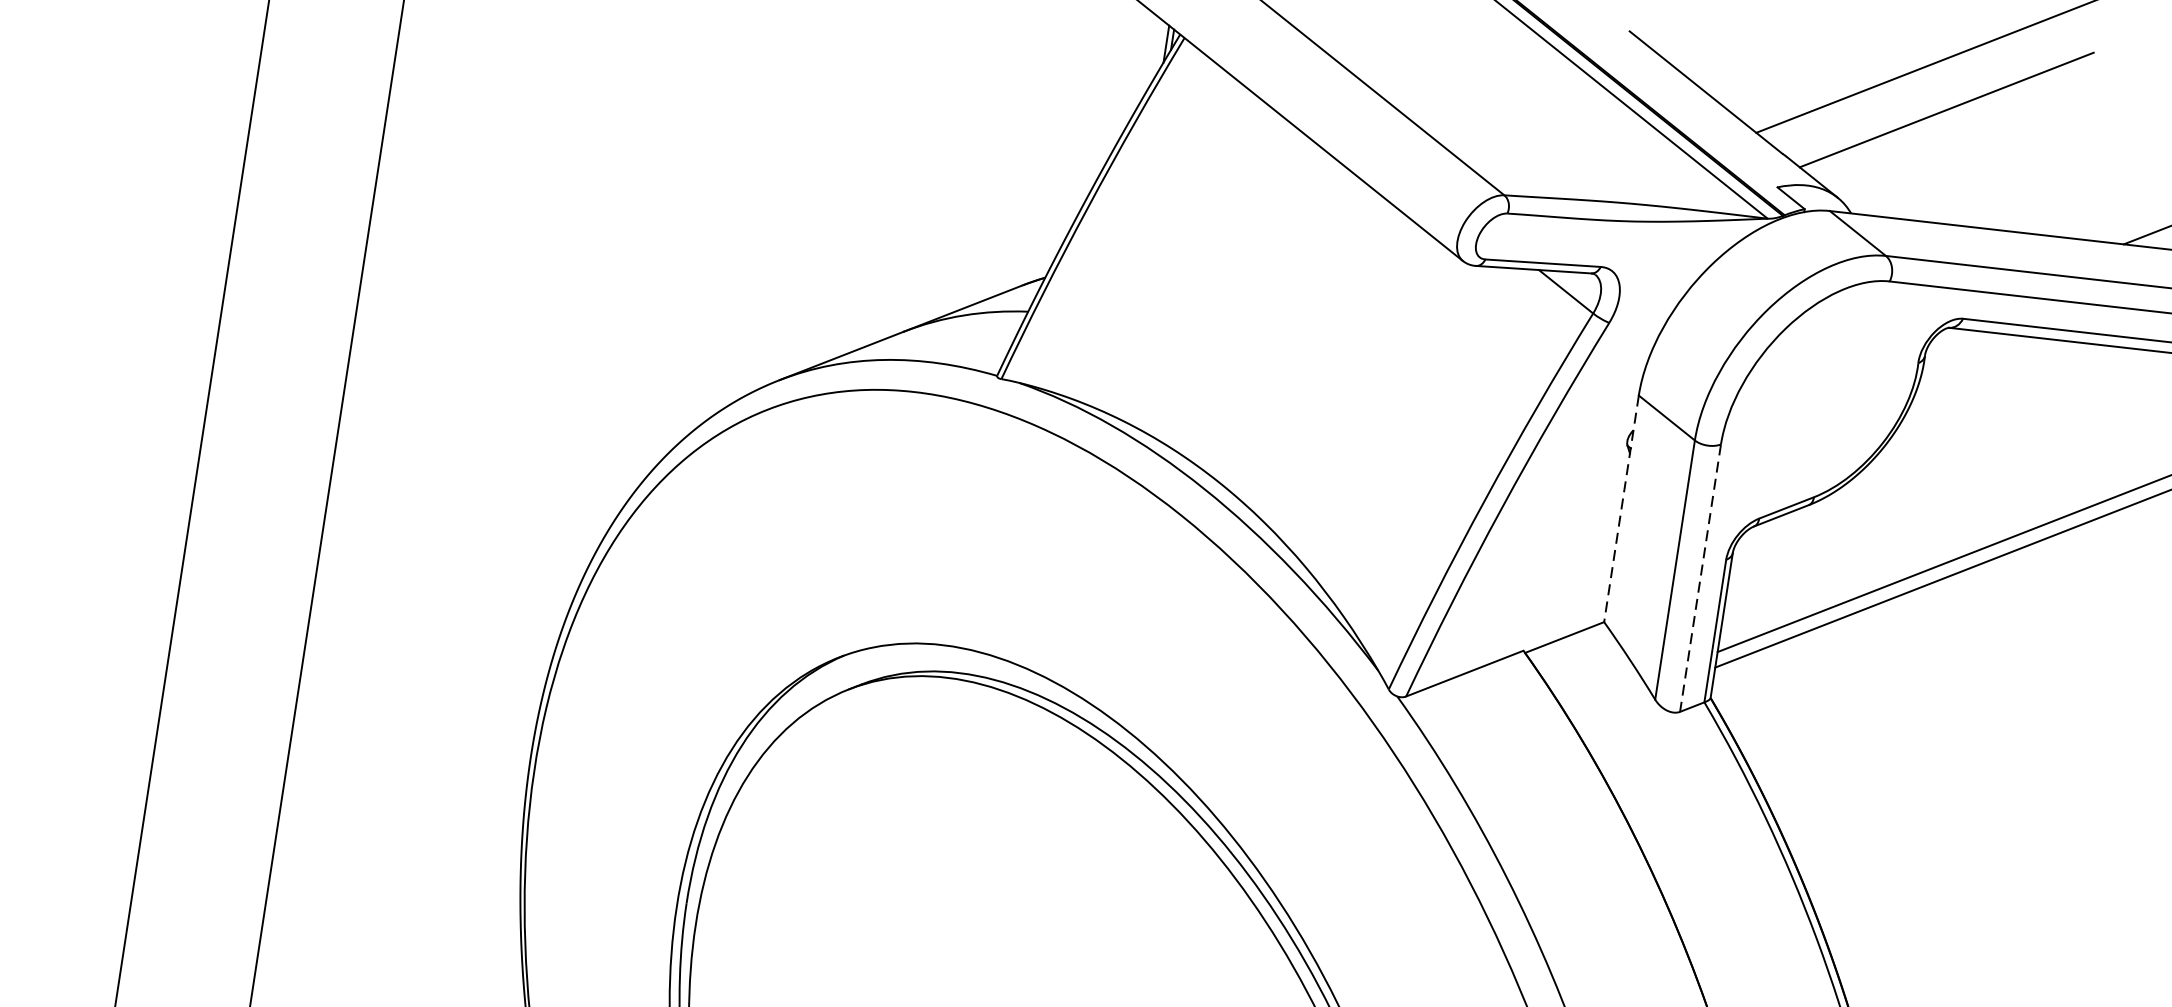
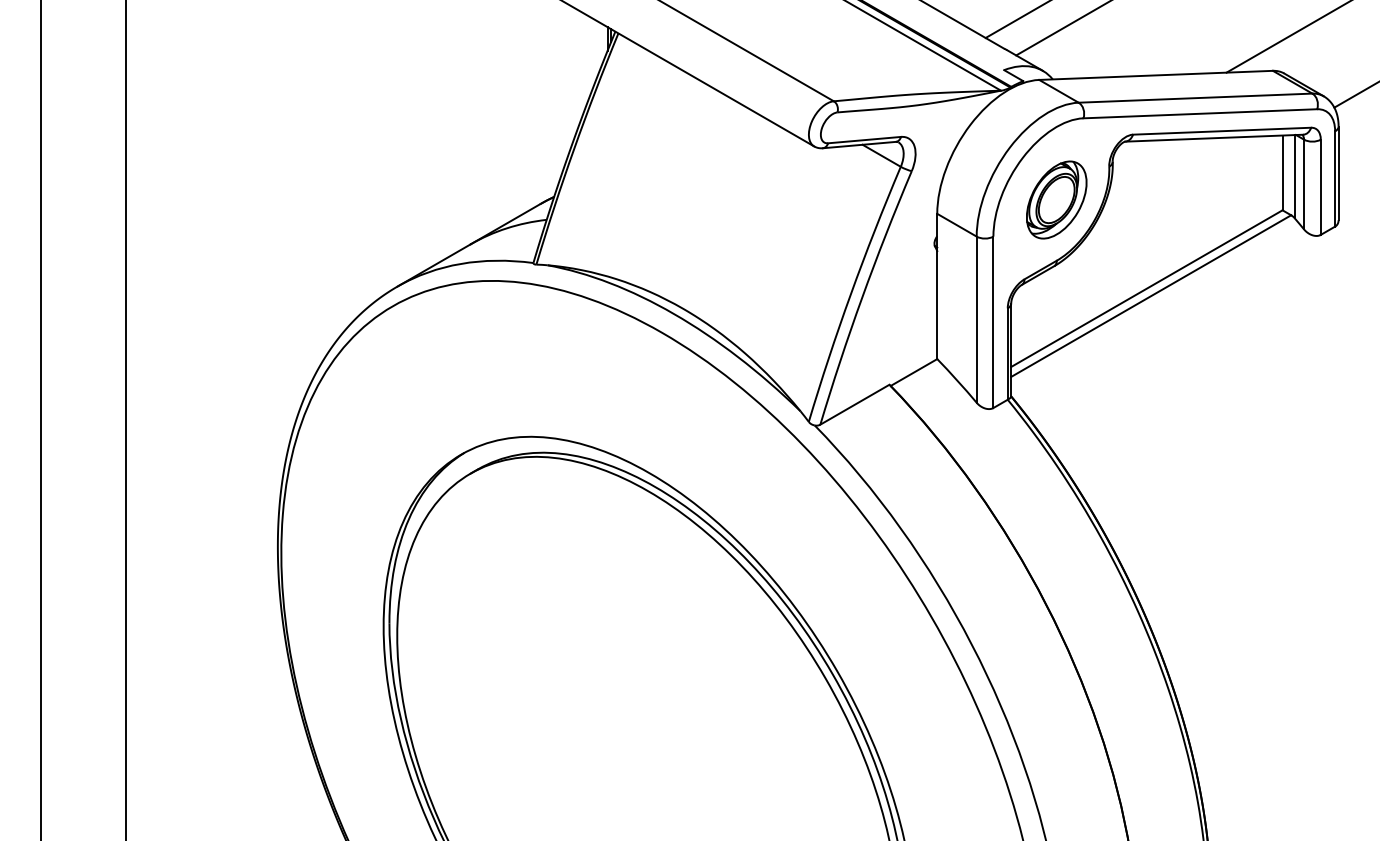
part: (1828, 401) -> (1056, 199), added
line: (1621, 508) -> (937, 286), dashed -> solid
line: (1700, 578) -> (993, 322), dashed -> solid

